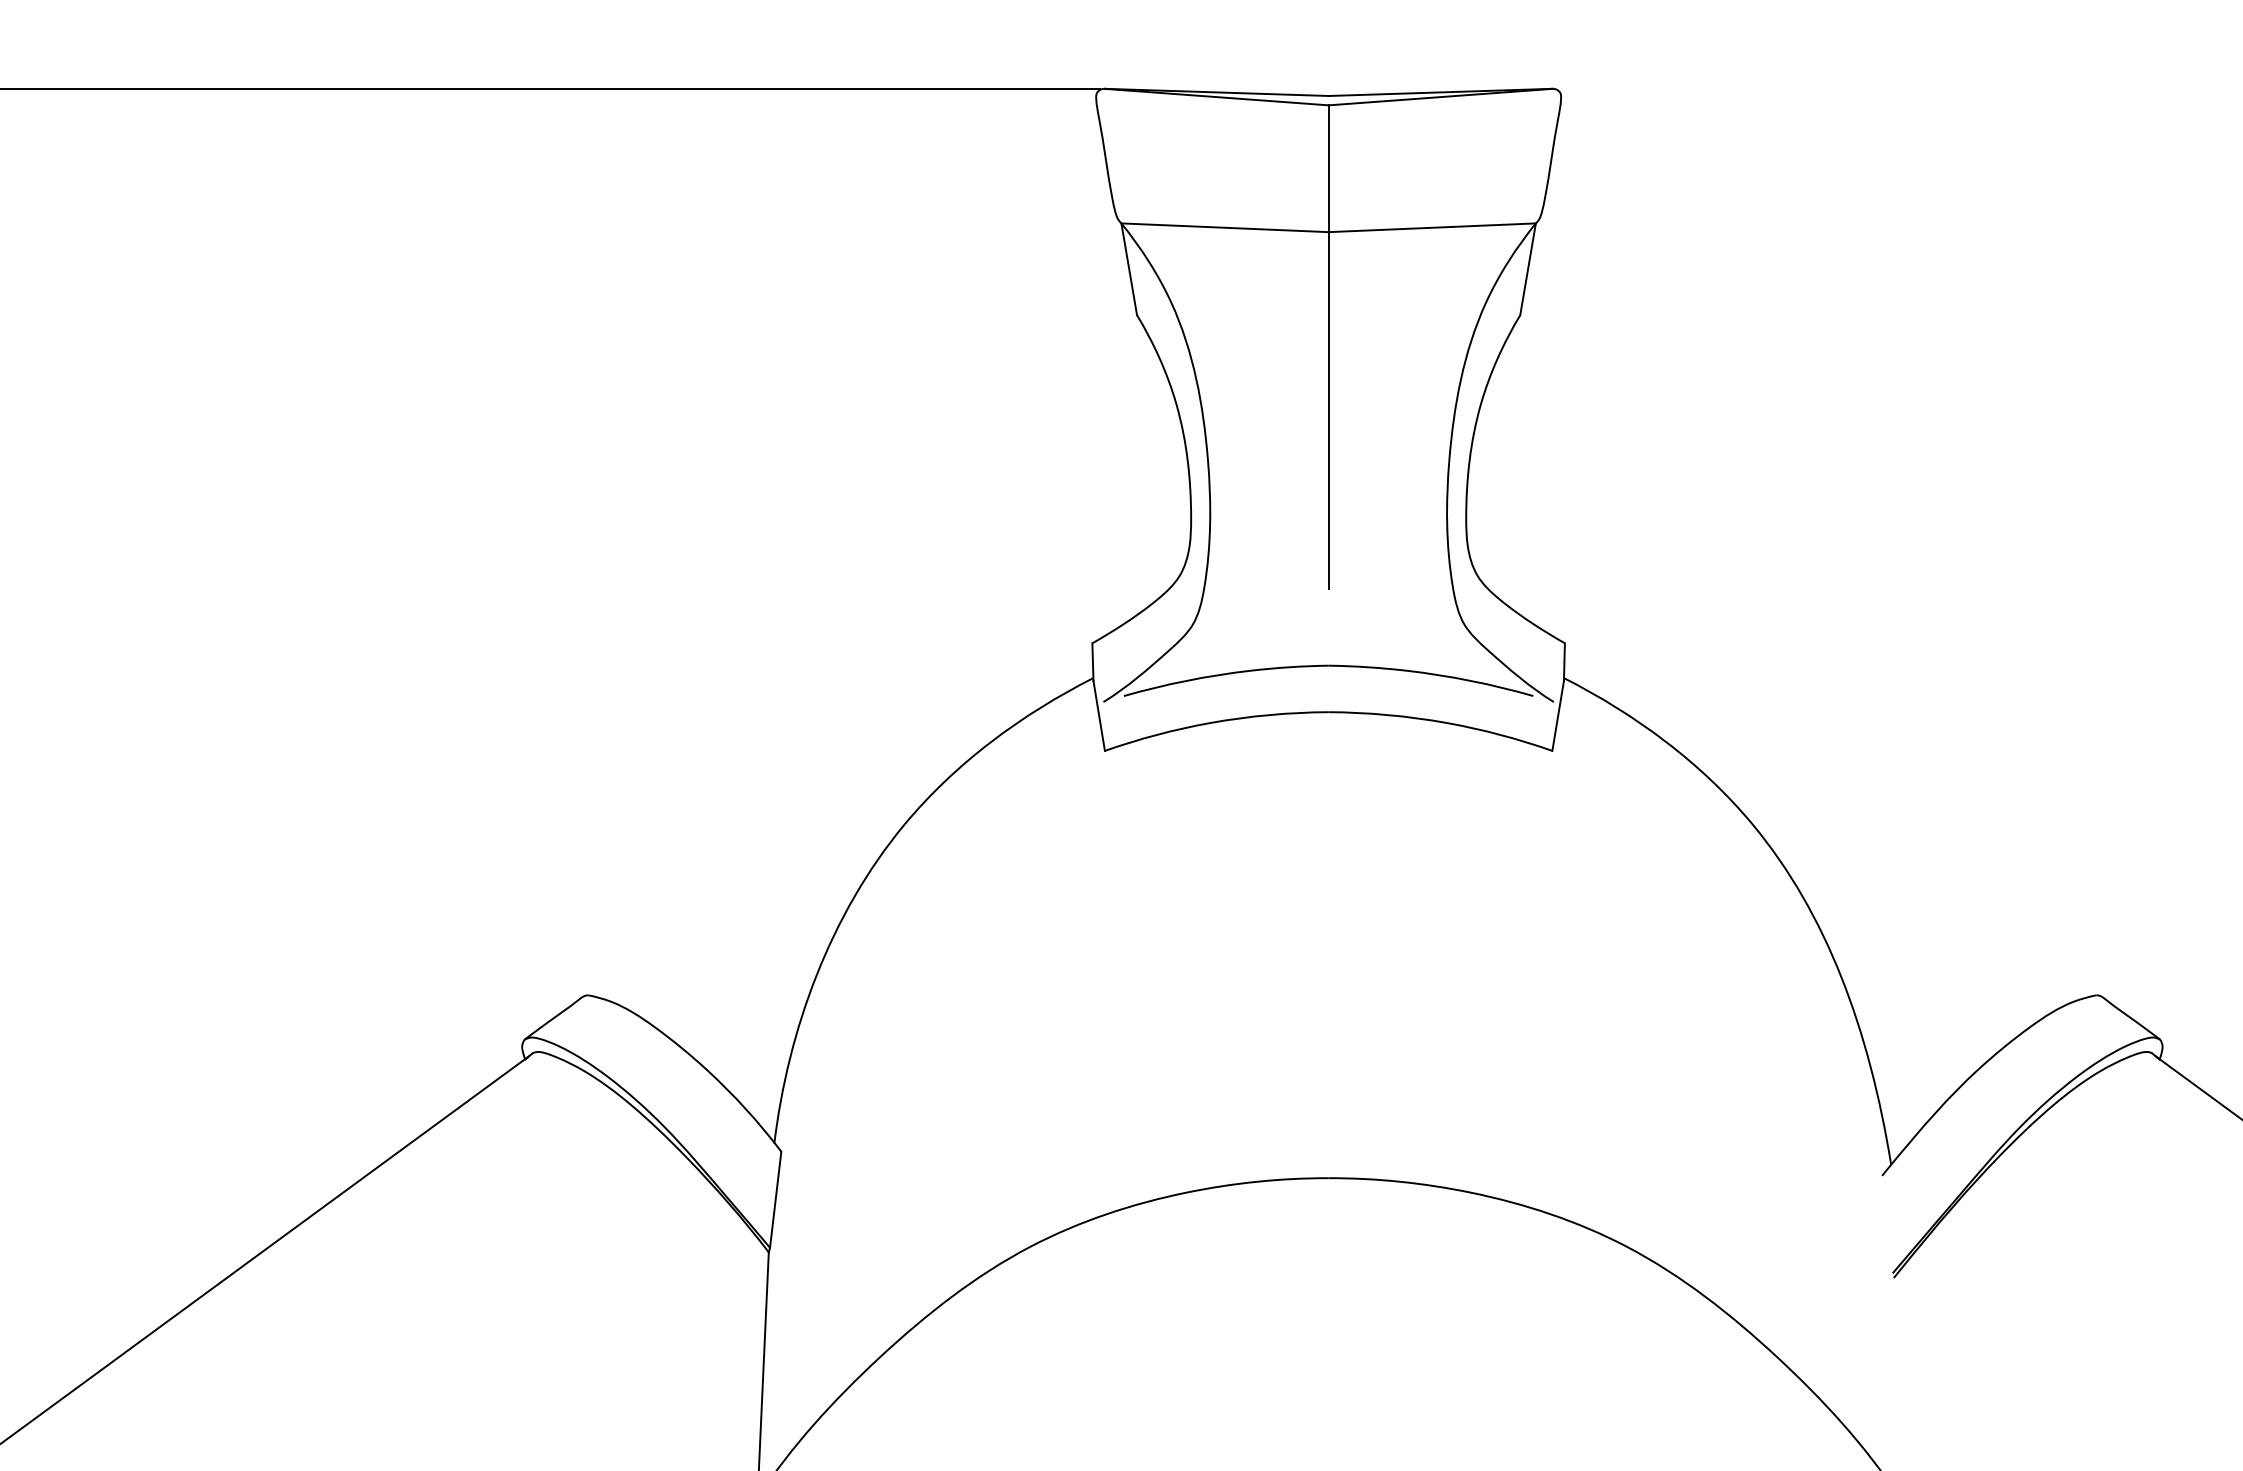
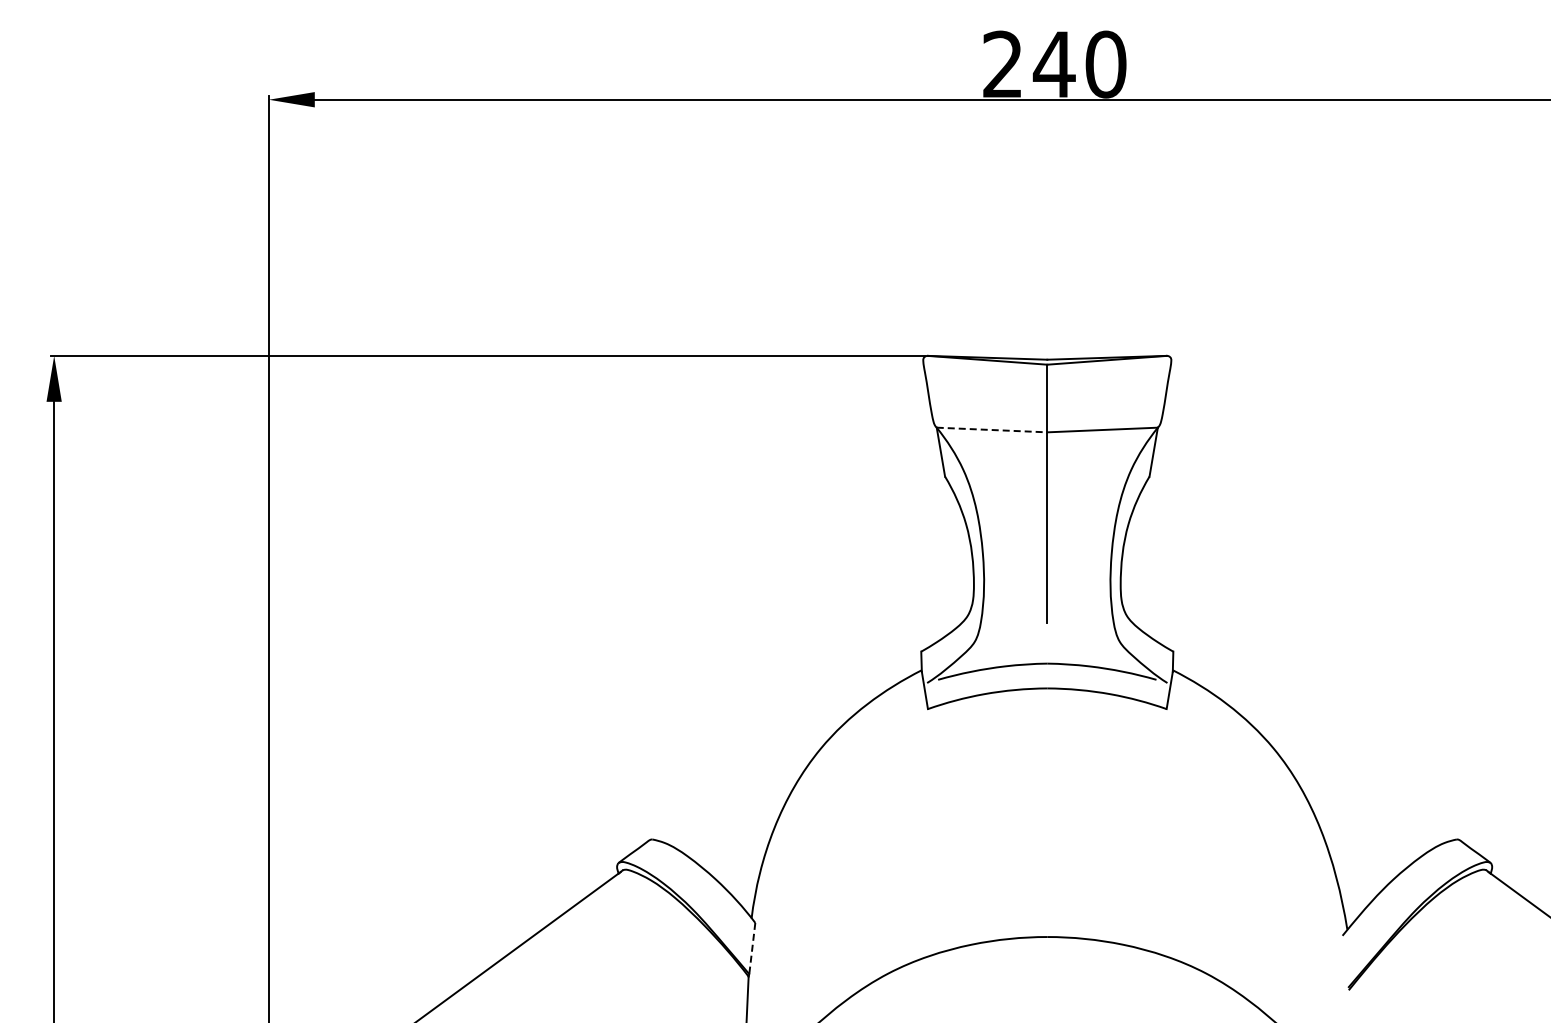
line: (1225, 228) -> (992, 430), solid -> dashed
line: (776, 1199) -> (752, 948), solid -> dashed

